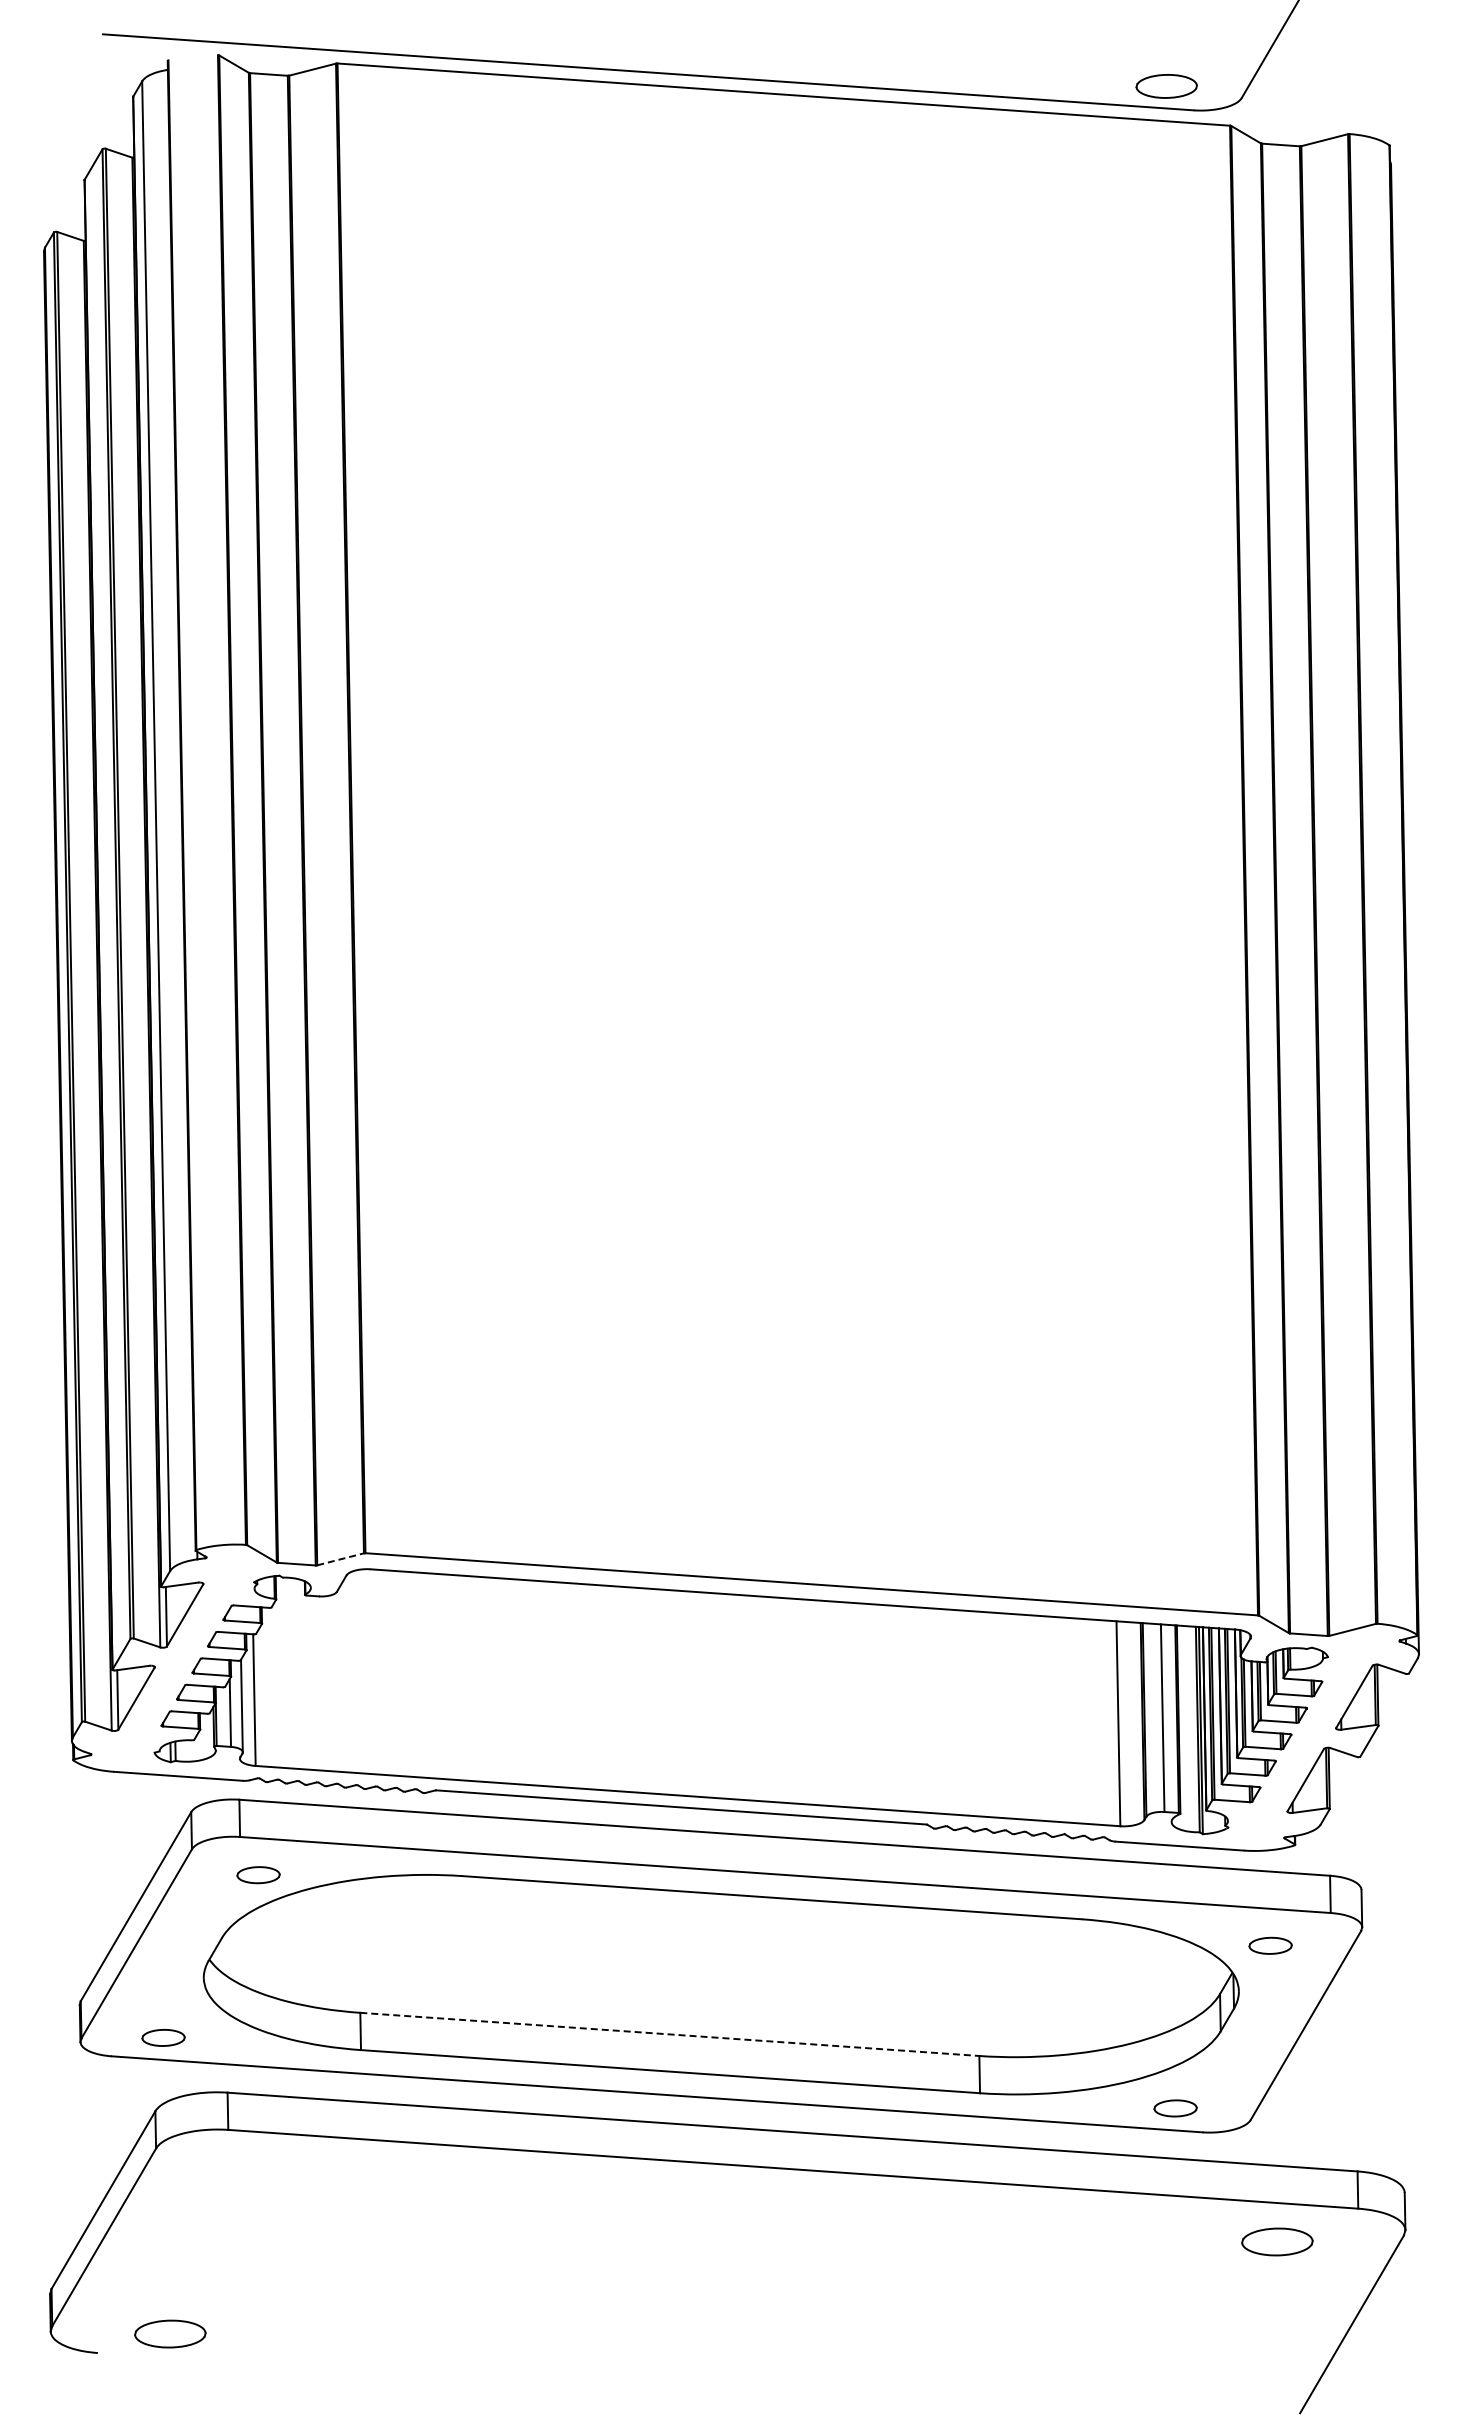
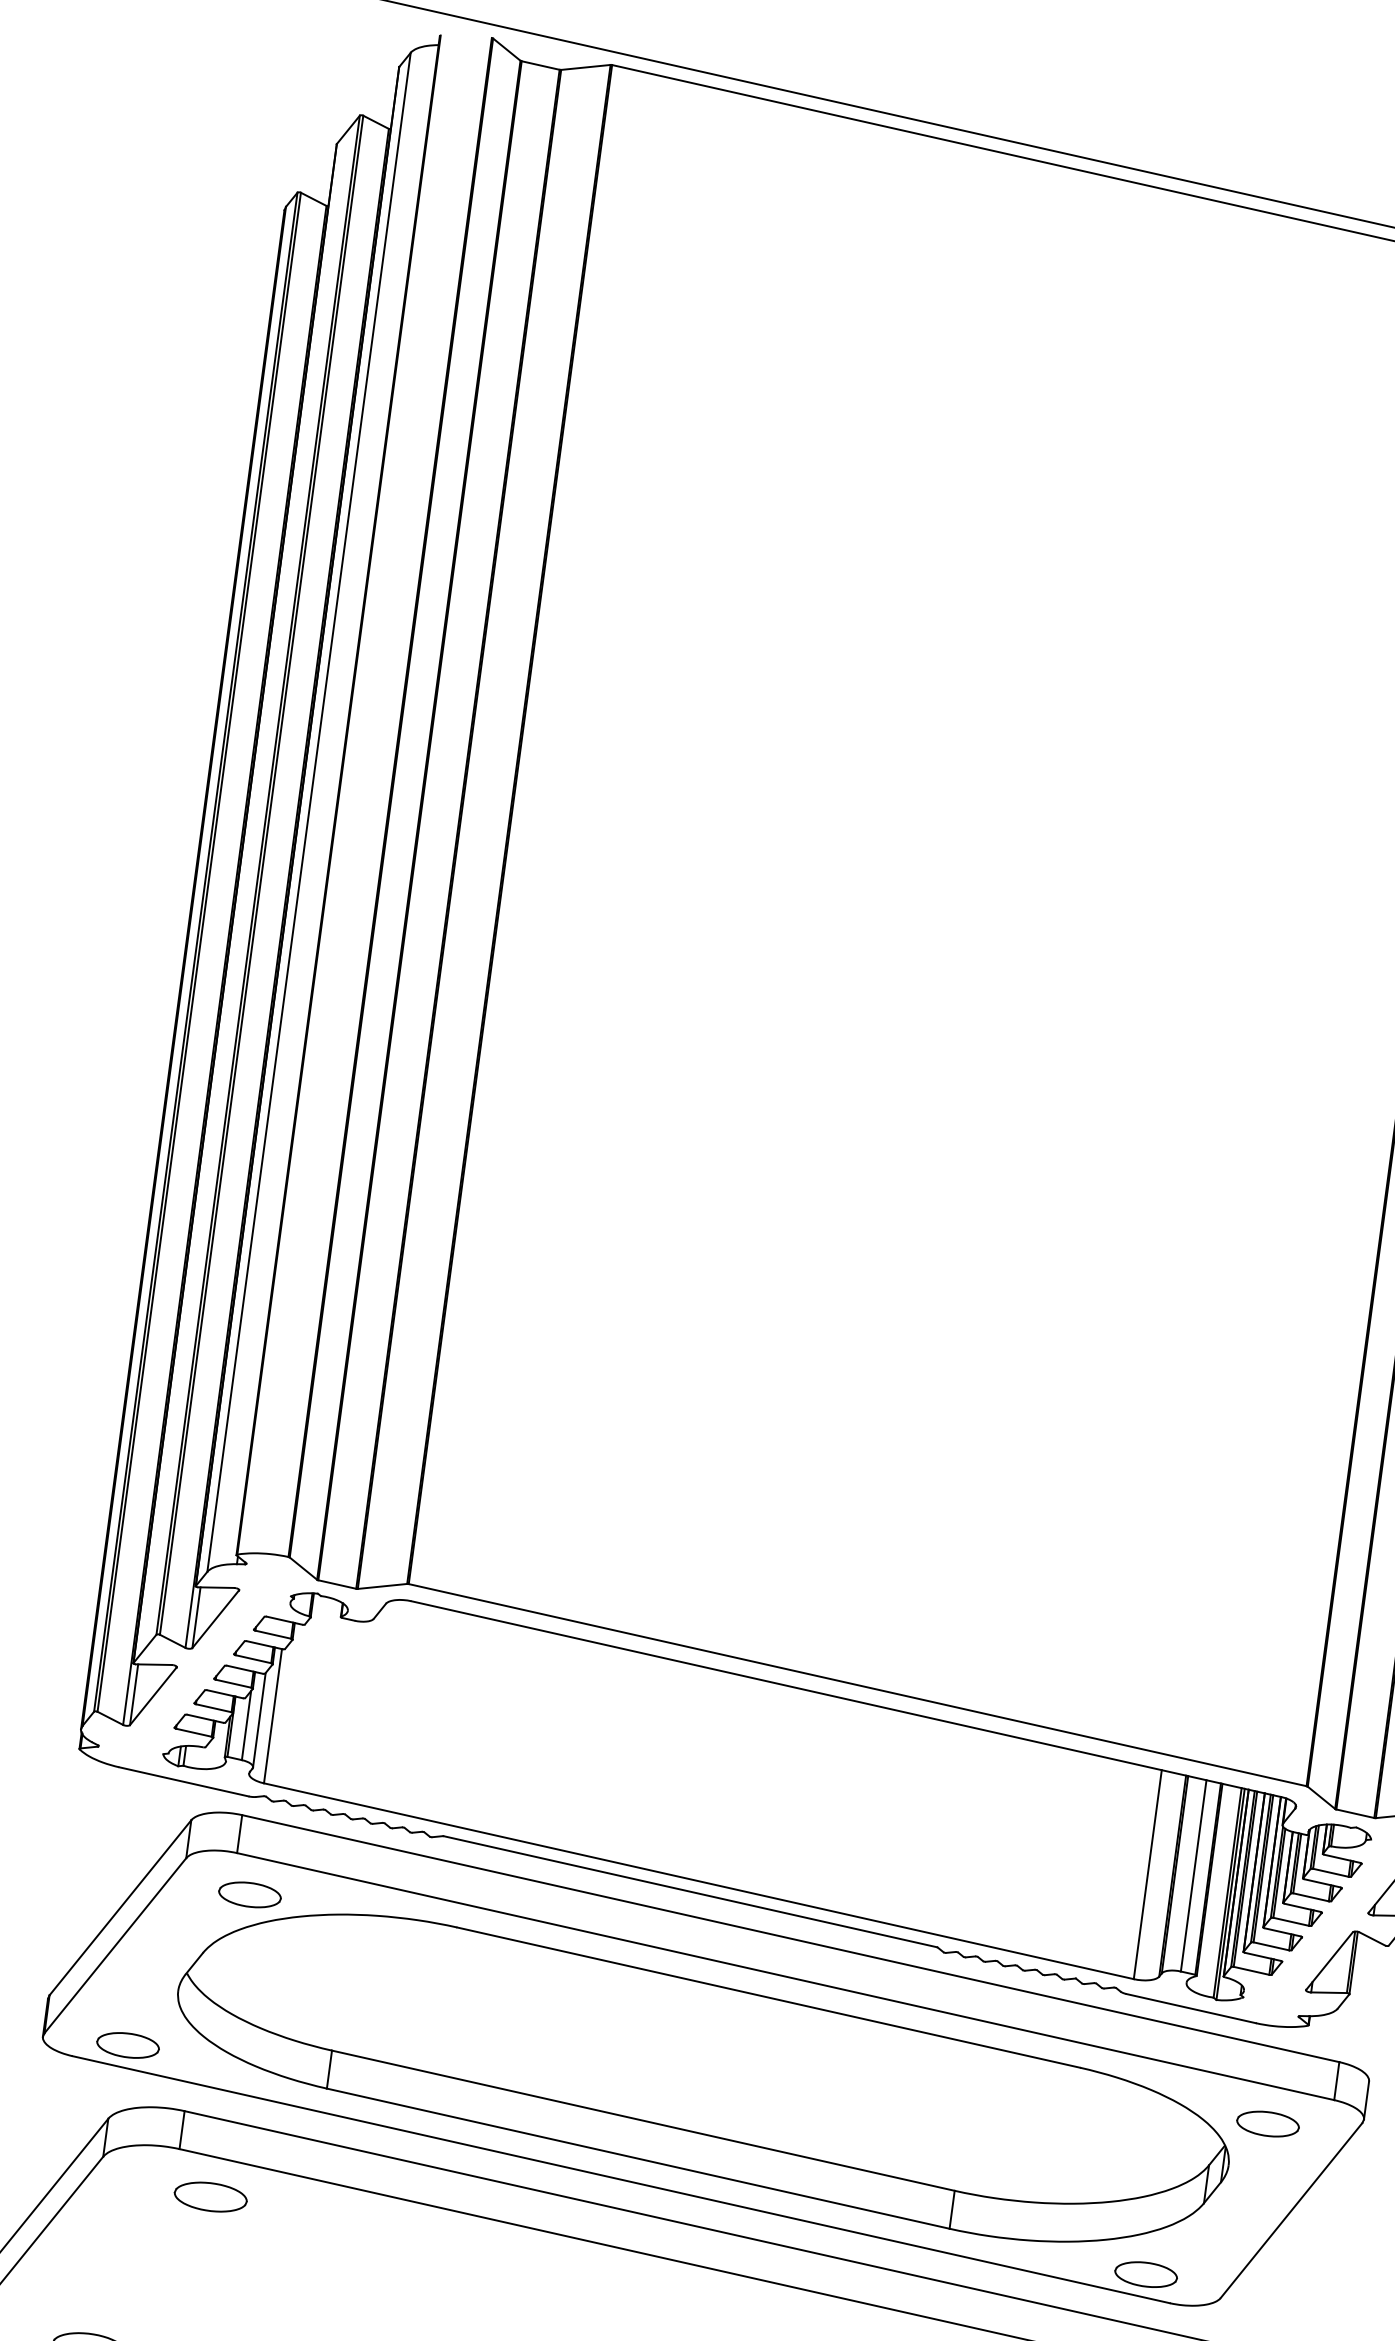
line: (341, 1559) -> (383, 1586), dashed -> solid
part: (258, 1874) -> (249, 1894), size x1.43
part: (1270, 1945) -> (1267, 2123), size x1.43
line: (670, 2034) -> (644, 2120), dashed -> solid
part: (163, 2037) -> (128, 2045), size x1.43
part: (1175, 2108) -> (1145, 2274), size x1.43
part: (265, 2171) -> (210, 2197), added

